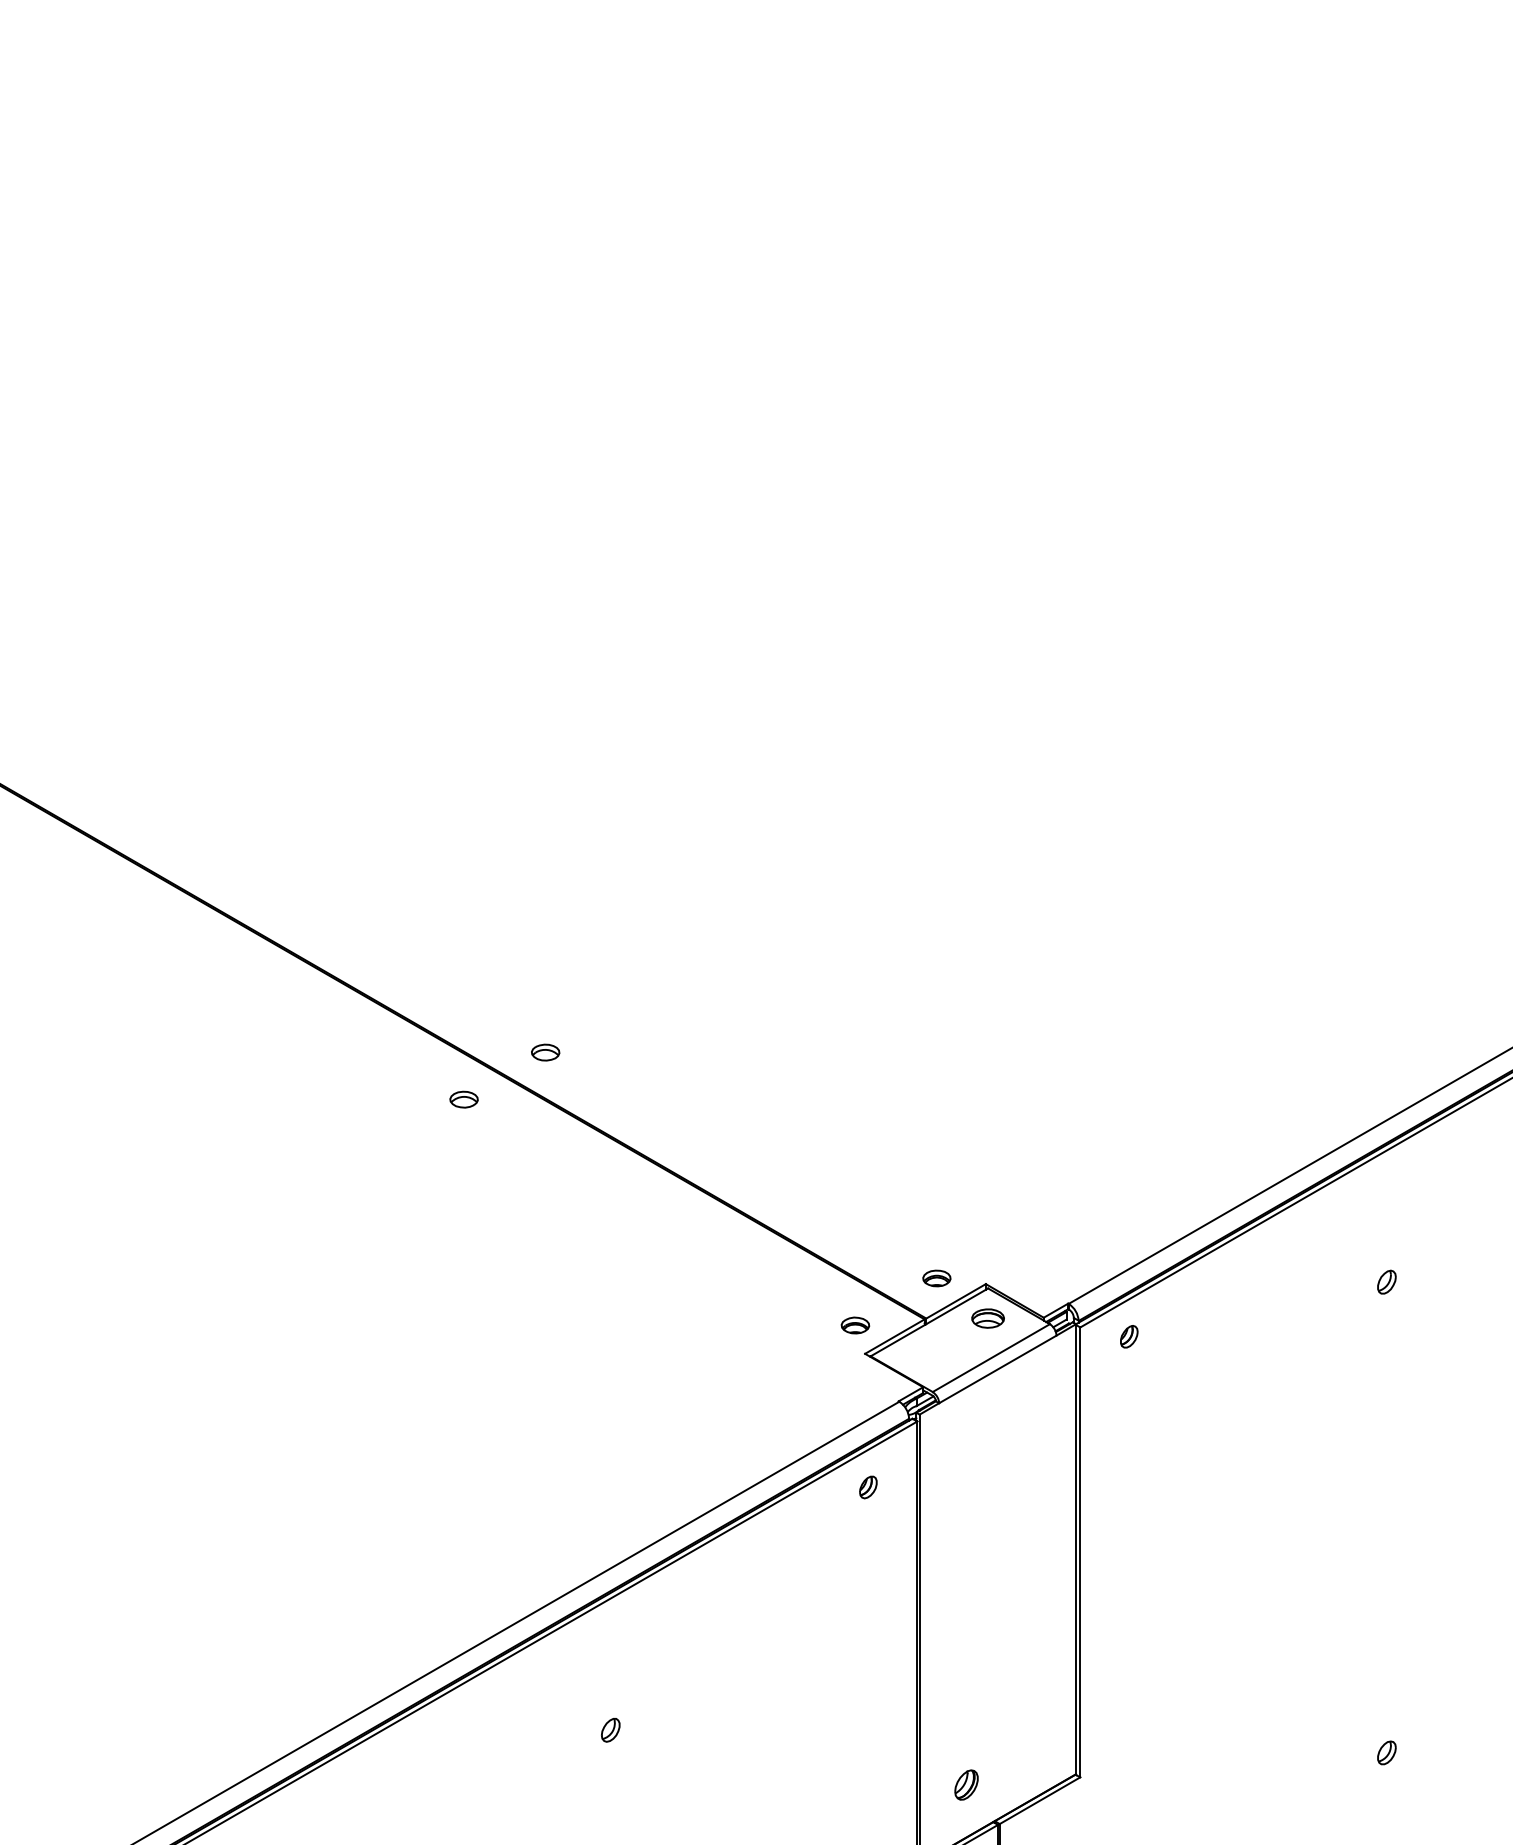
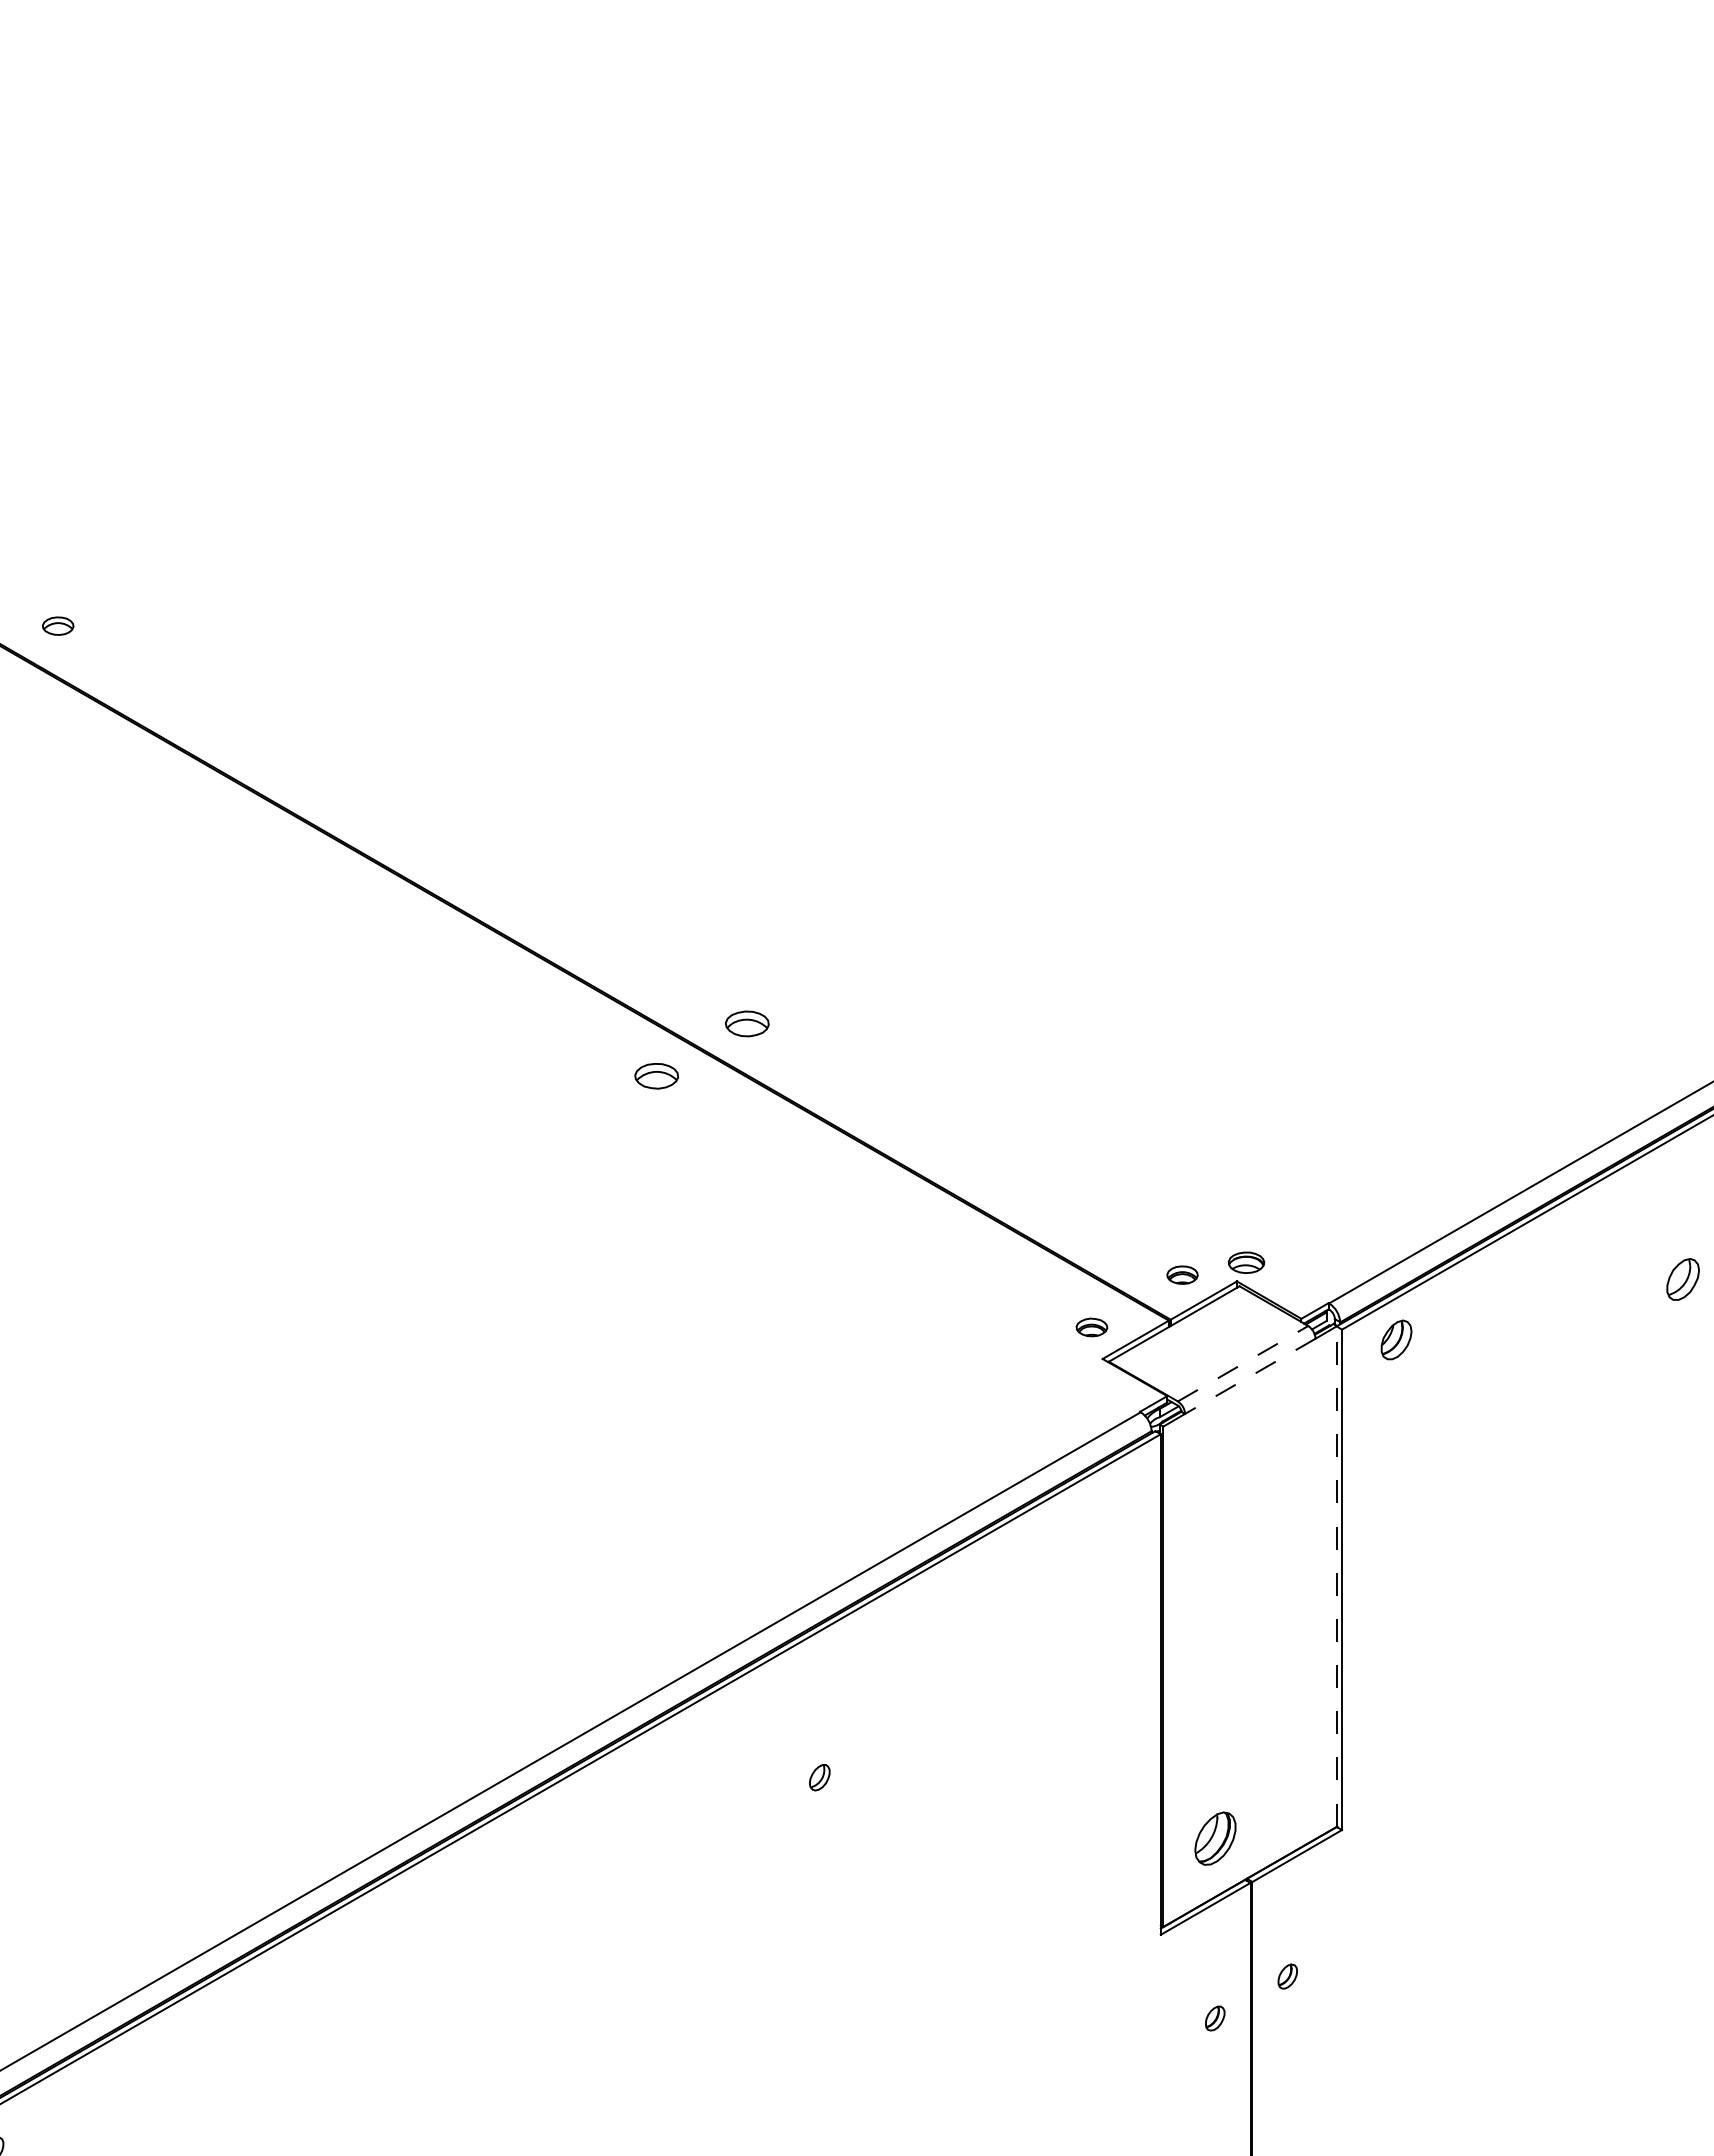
part: (545, 1052) -> (747, 1023), size x1.4
part: (463, 1099) -> (656, 1076), size x1.4
part: (1386, 1281) -> (1682, 1278), size x1.6
part: (988, 1318) -> (1246, 1262), moved
part: (1129, 1336) -> (1396, 1339), size x1.6
line: (991, 1357) -> (1243, 1363), solid -> dashed
line: (997, 1369) -> (1249, 1376), solid -> dashed
part: (868, 1487) -> (1106, 1507), removed
line: (1076, 1548) -> (1337, 1575), solid -> dashed
part: (1386, 1752) -> (1682, 1802), removed
part: (966, 1784) -> (1215, 1838), size x1.6

